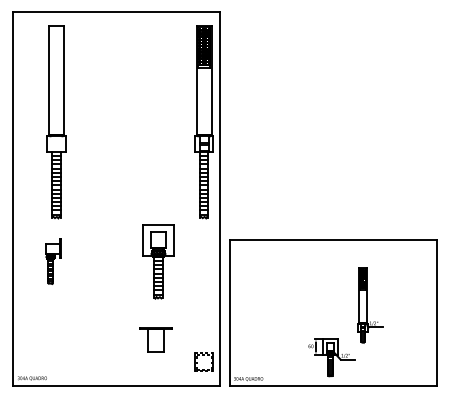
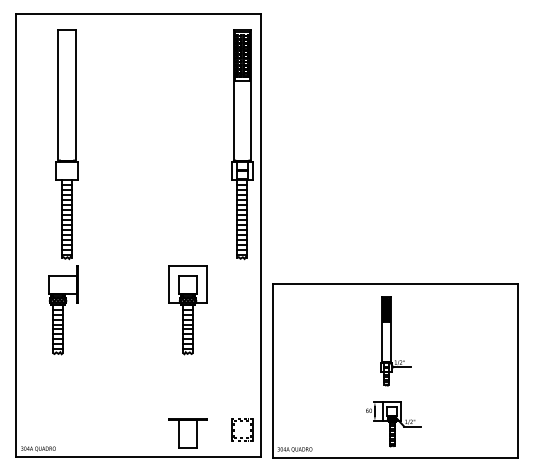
part: (53, 261) -> (63, 310), size x1.67
part: (370, 305) -> (395, 341), moved
part: (155, 340) -> (187, 433), moved

